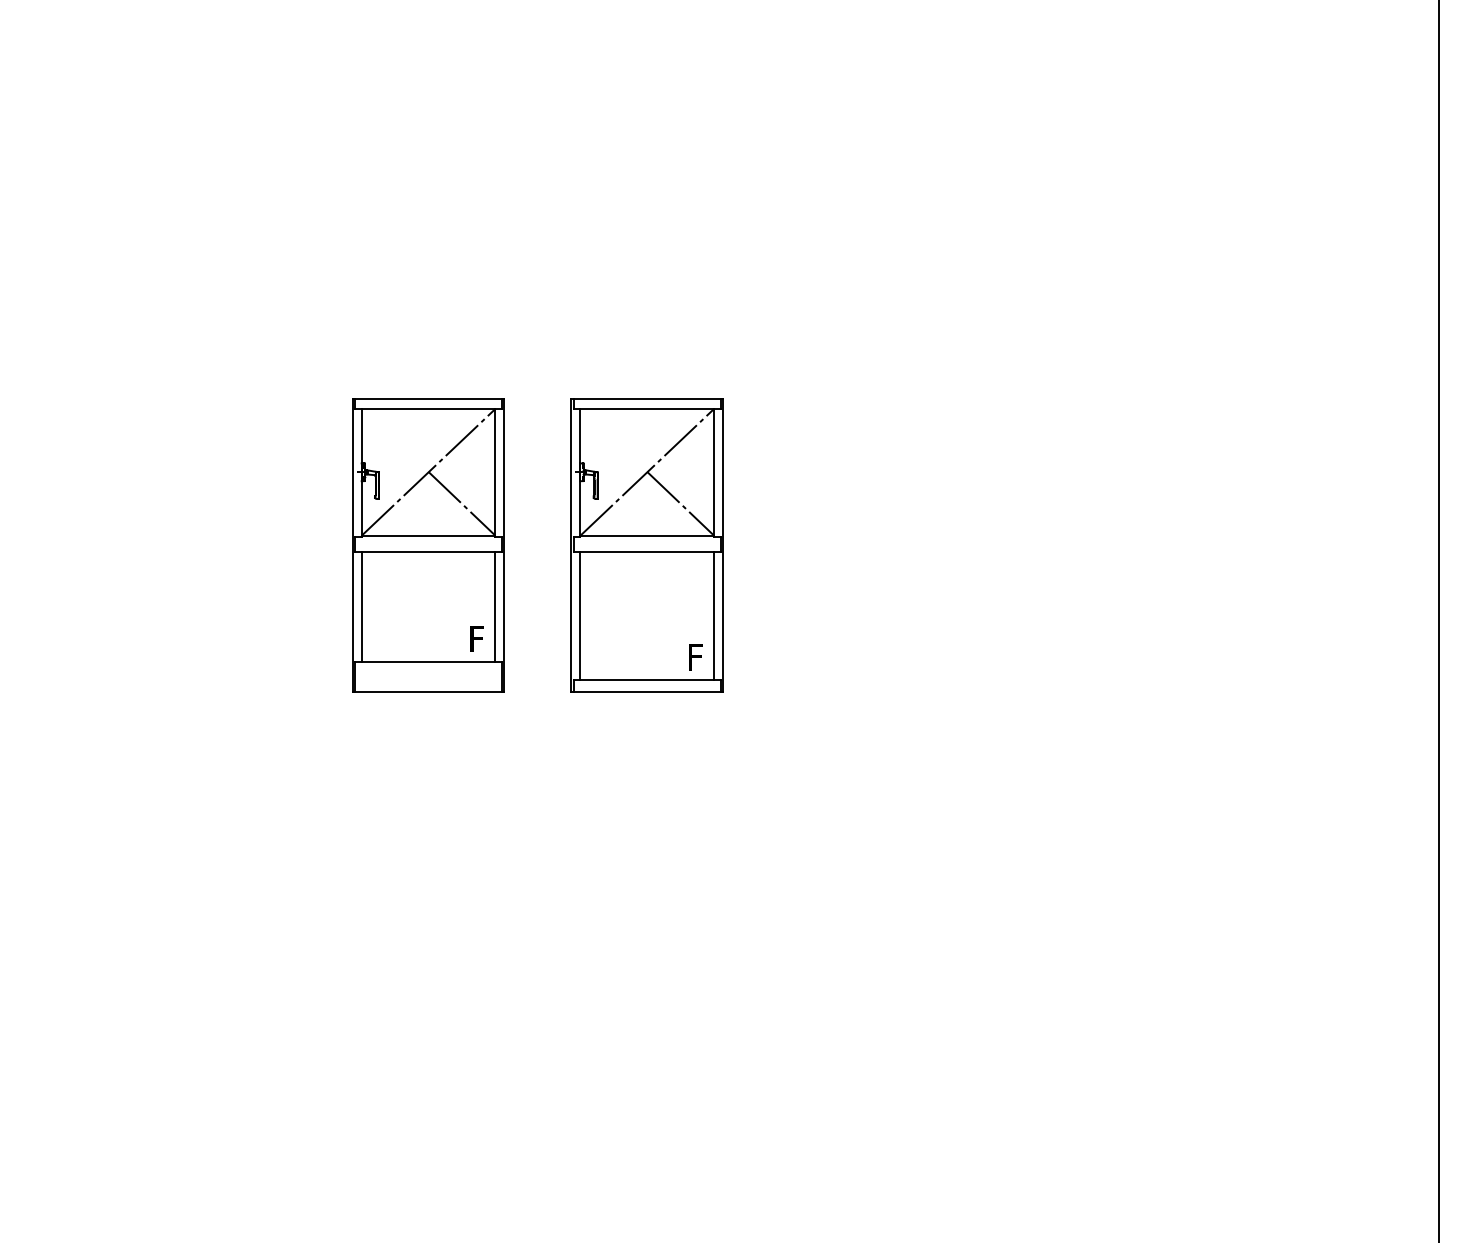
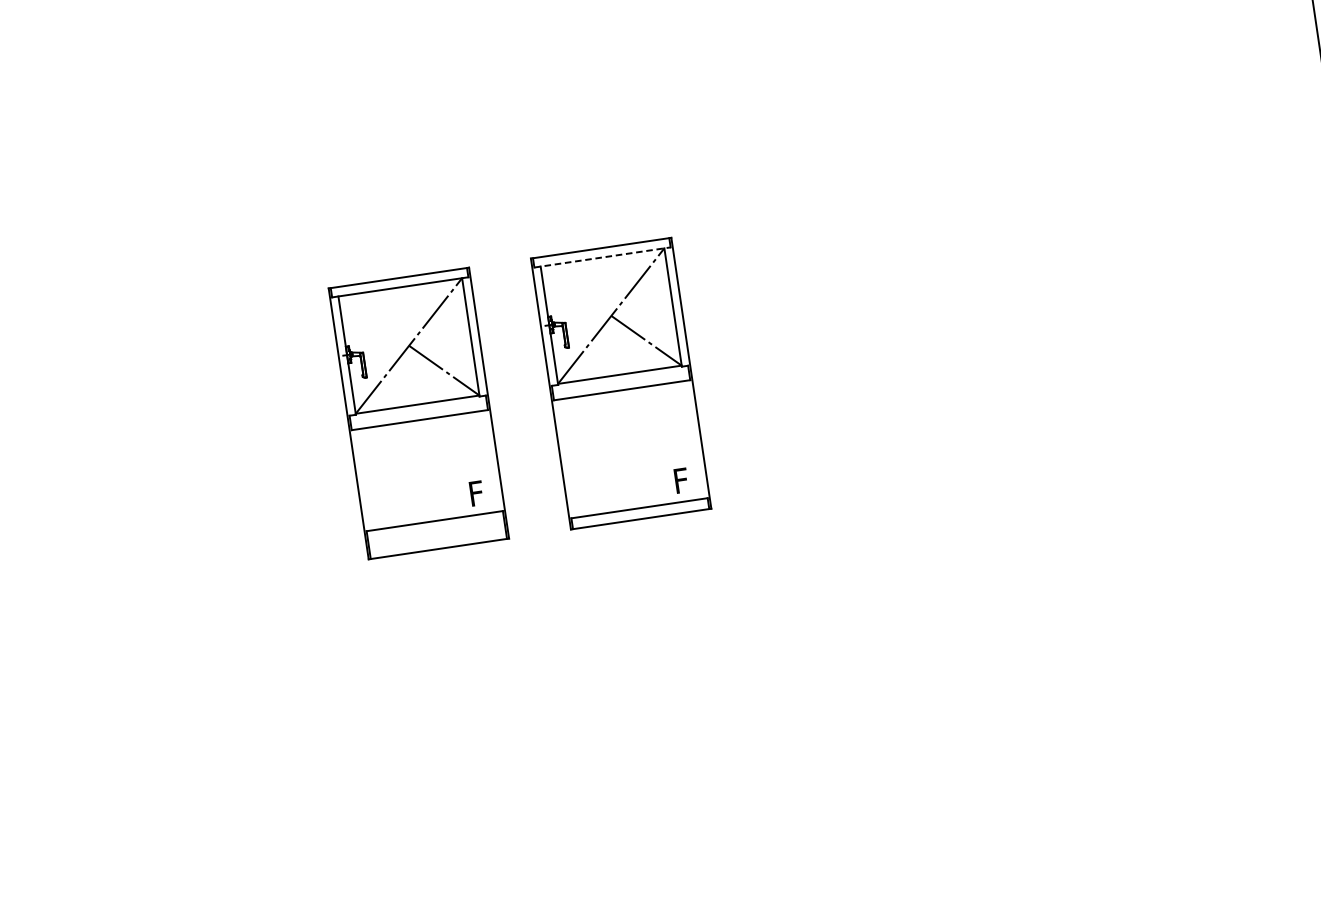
line: (647, 408) -> (602, 257), solid -> dashed
line: (361, 606) -> (365, 479), removed
line: (495, 606) -> (489, 460), removed
line: (580, 616) -> (569, 458), removed
line: (714, 616) -> (693, 440), removed

